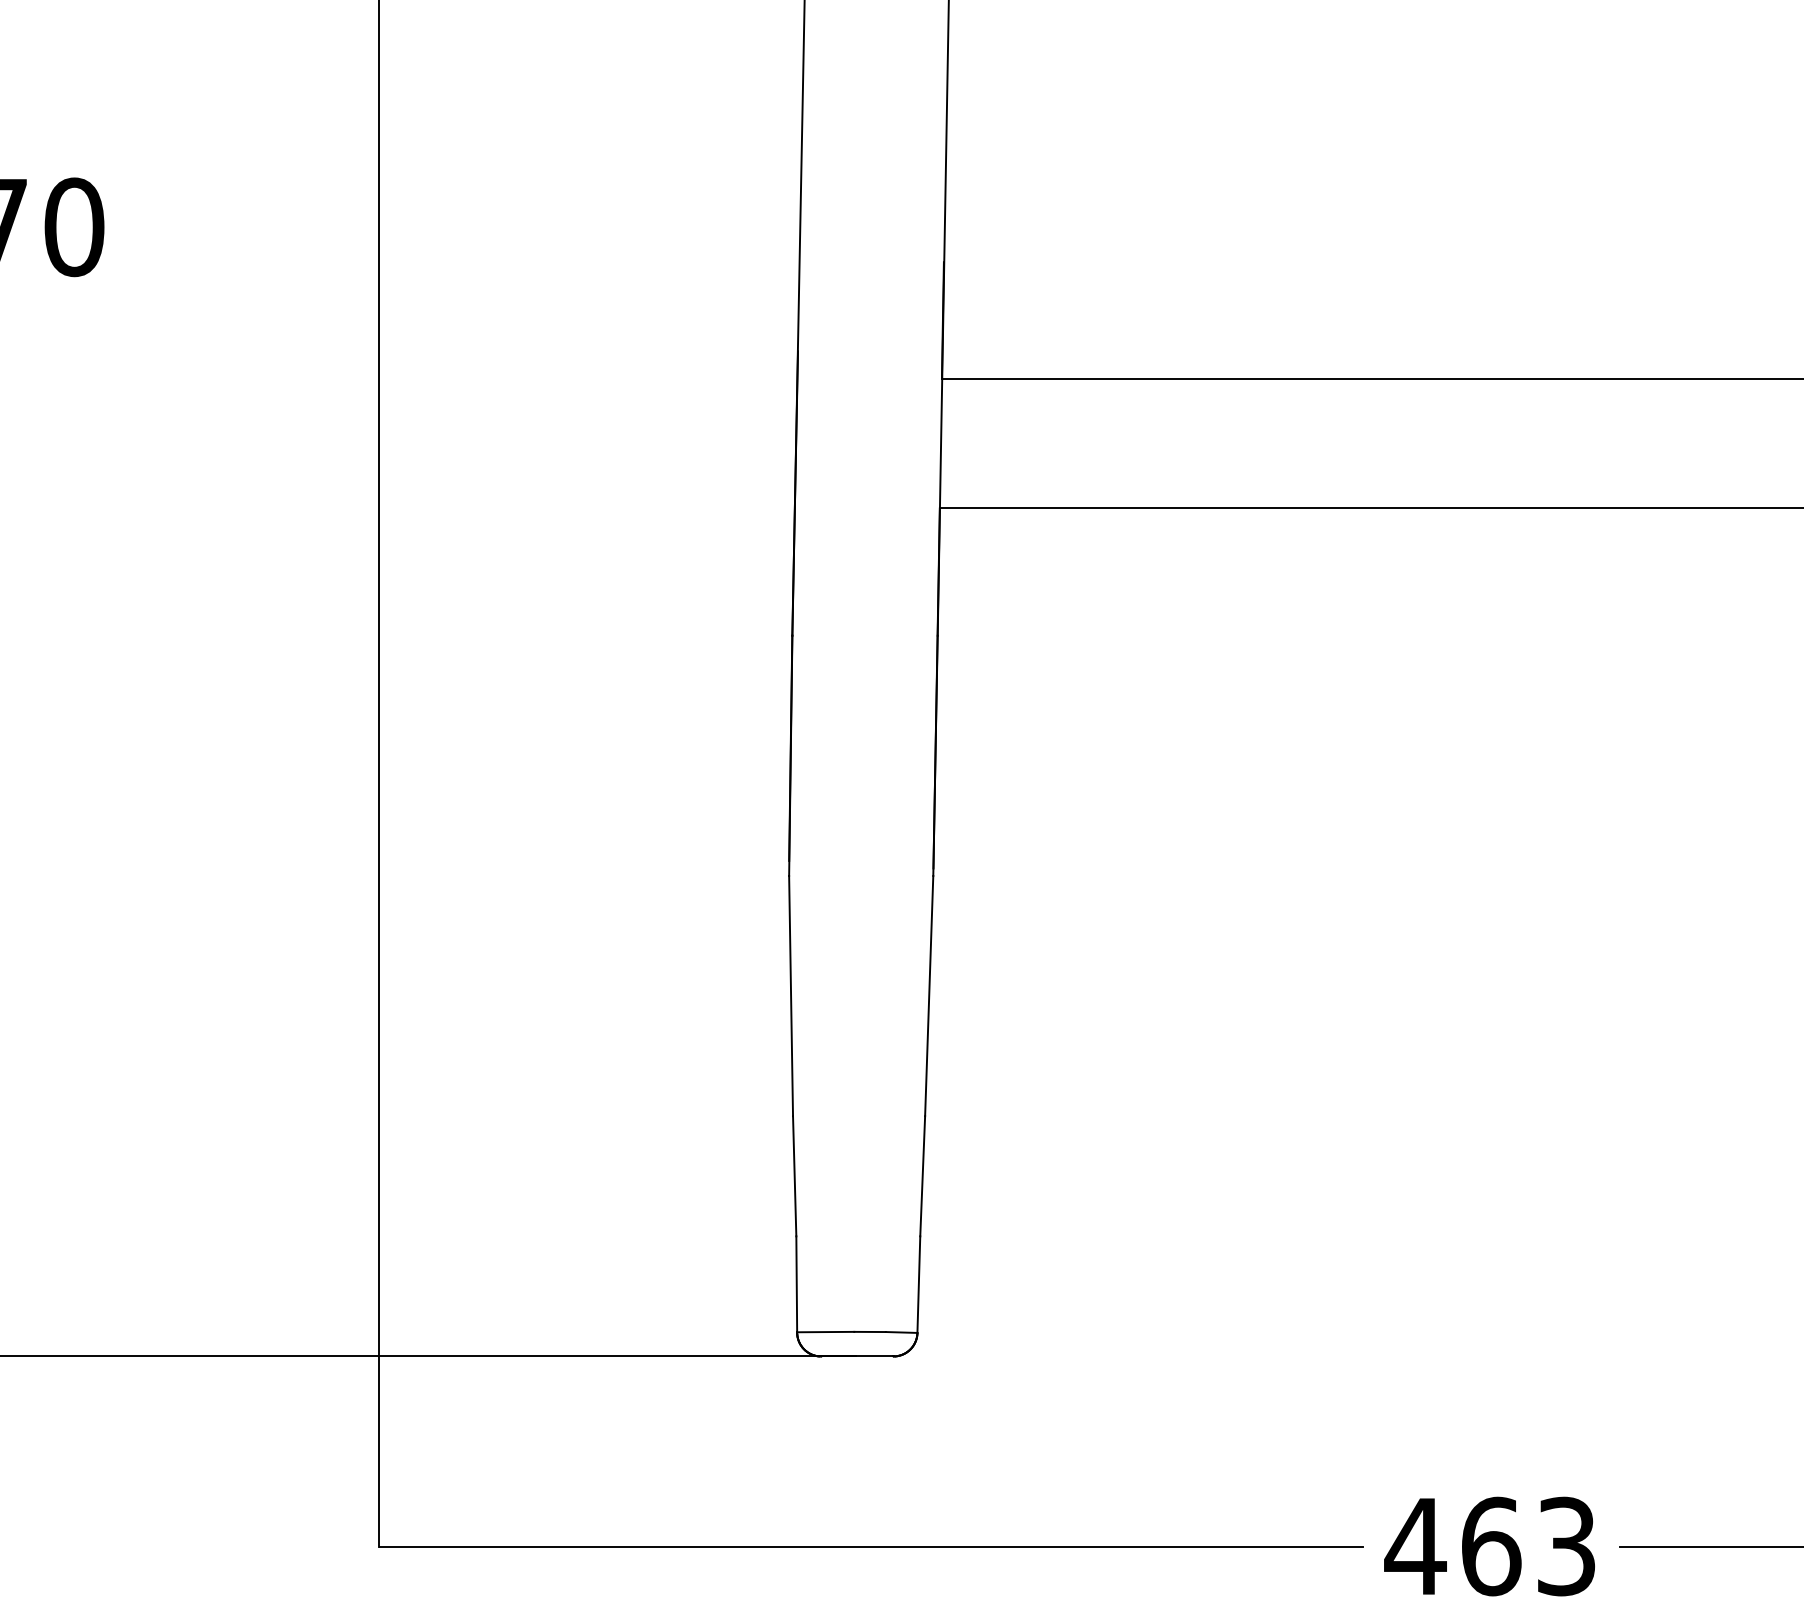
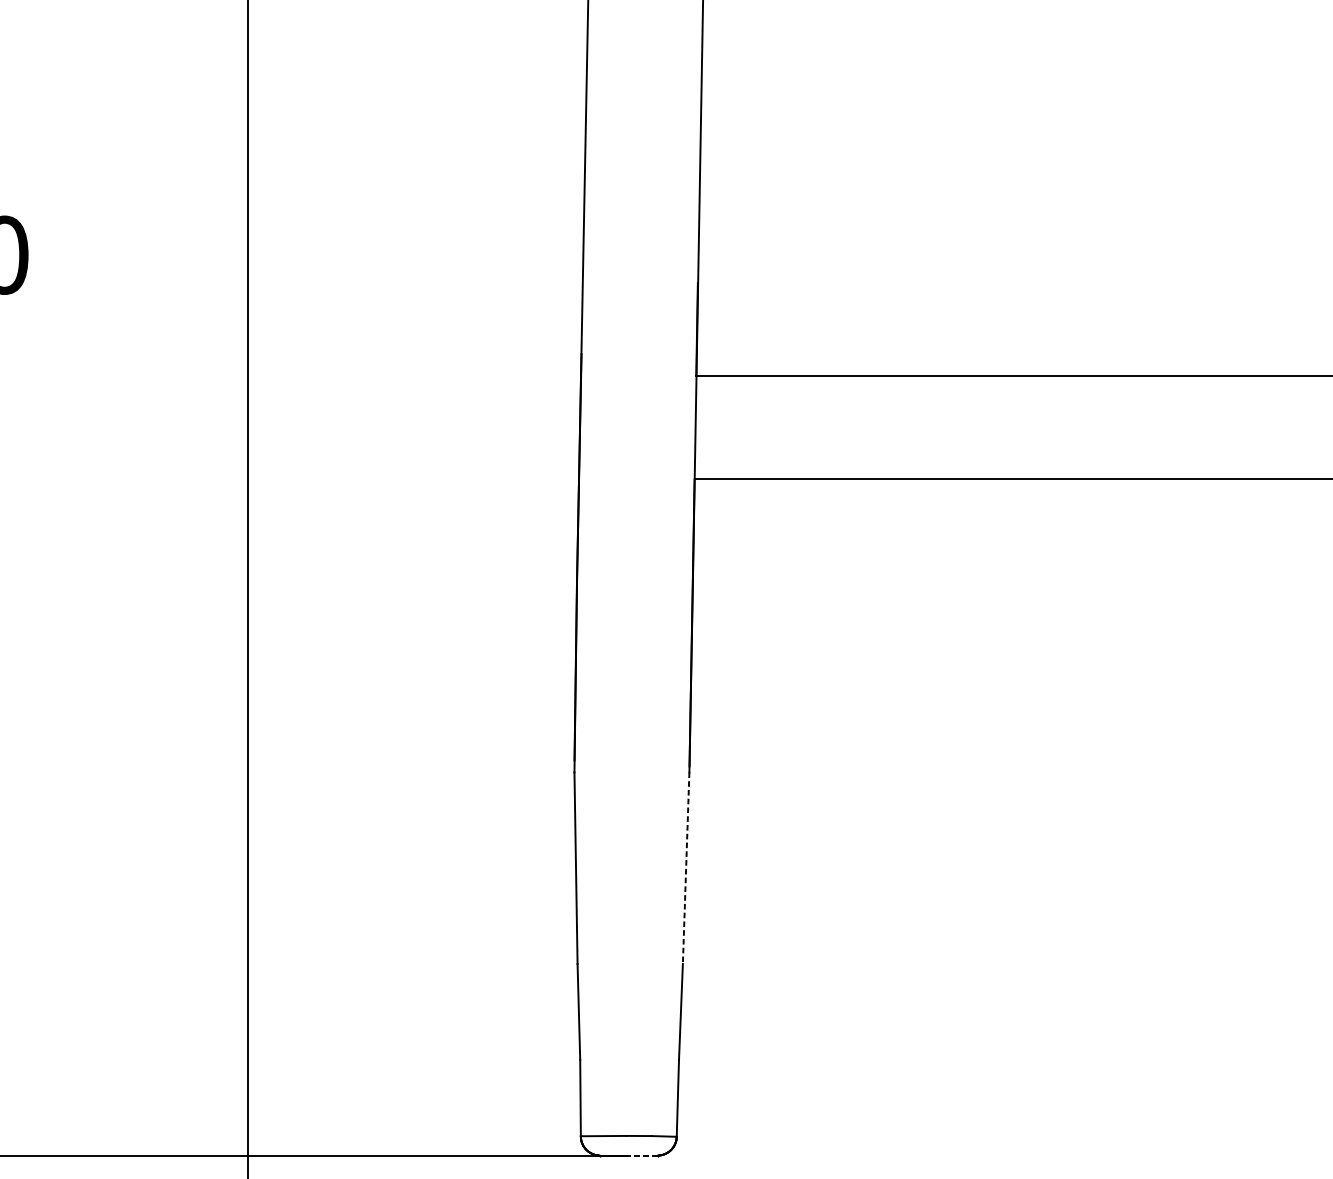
line: (929, 996) -> (686, 868), solid -> dashed
line: (874, 1356) -> (642, 1155), solid -> dashed

